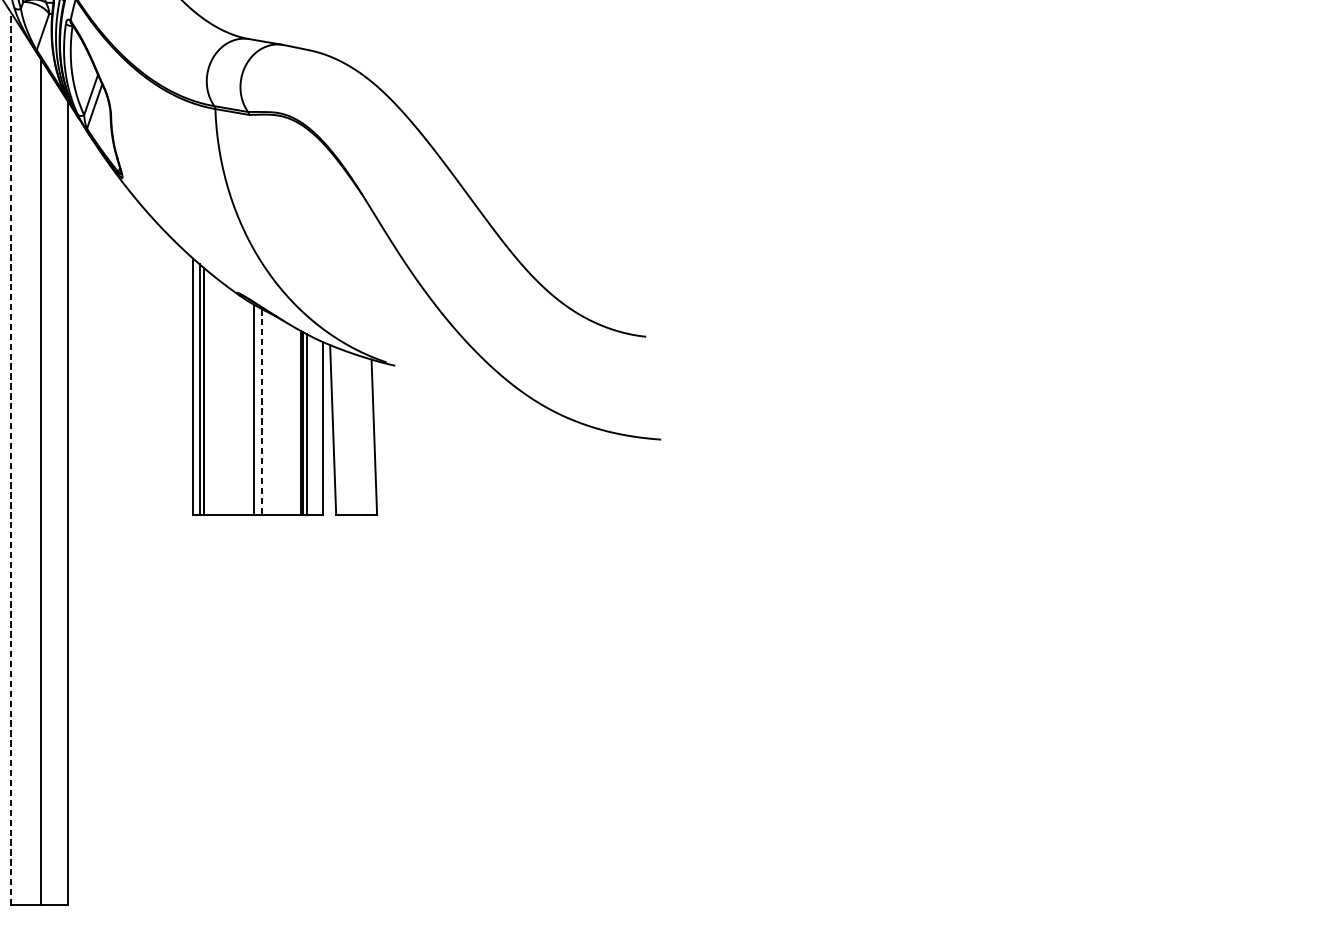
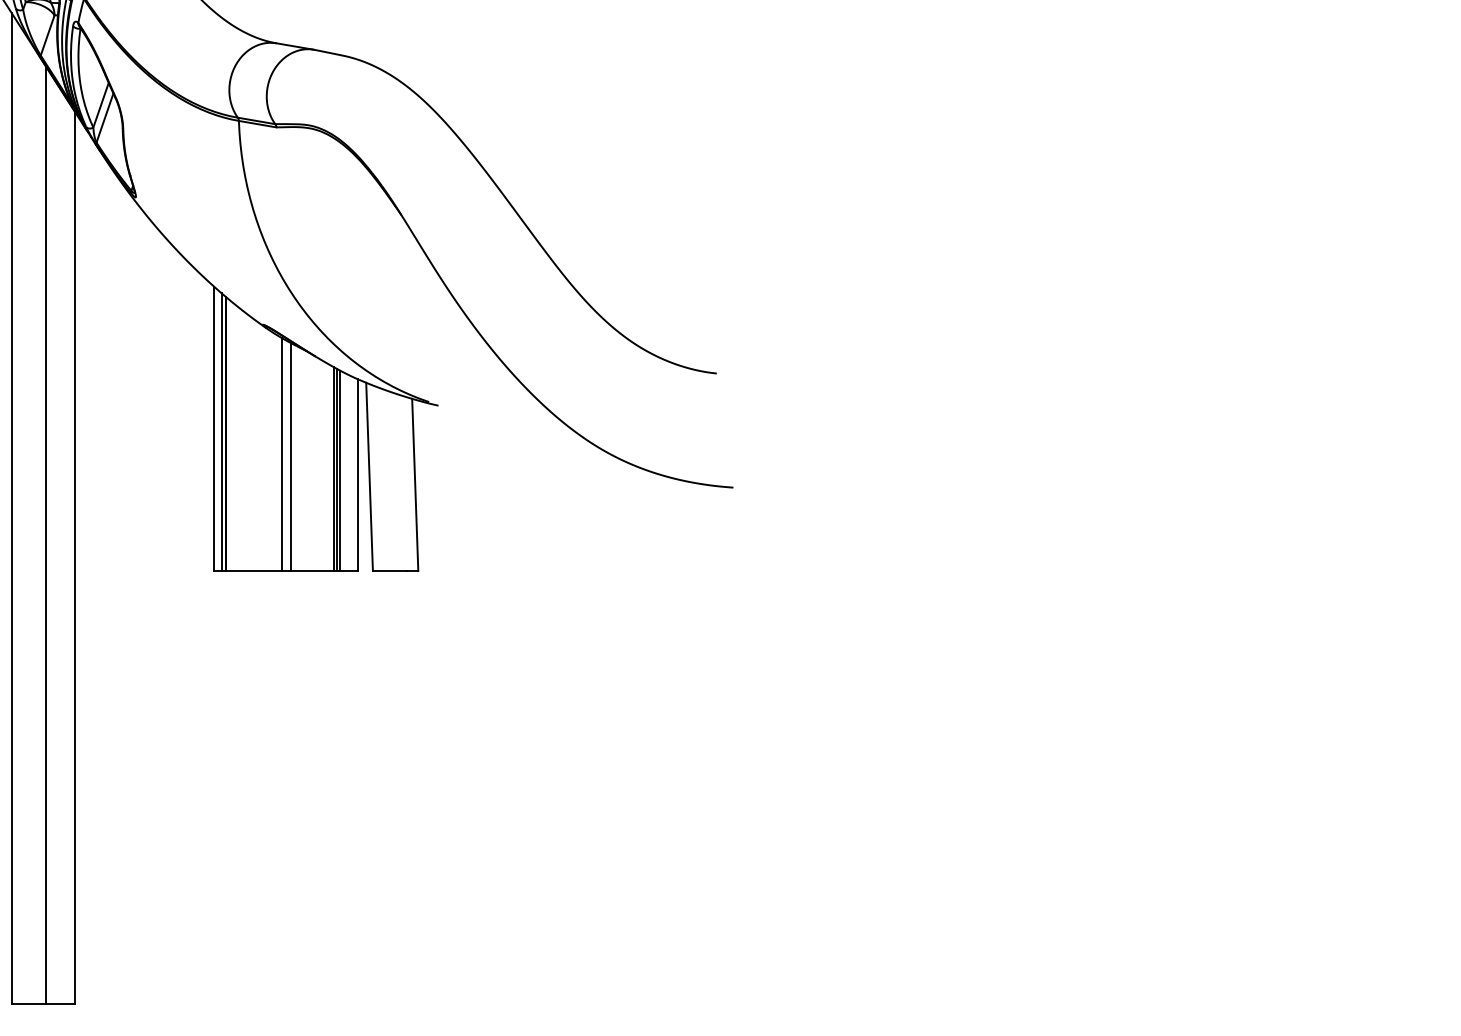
line: (261, 412) -> (290, 457), dashed -> solid
line: (10, 458) -> (11, 508), dashed -> solid

